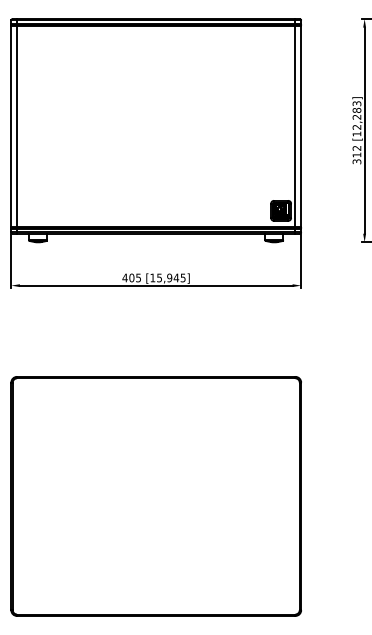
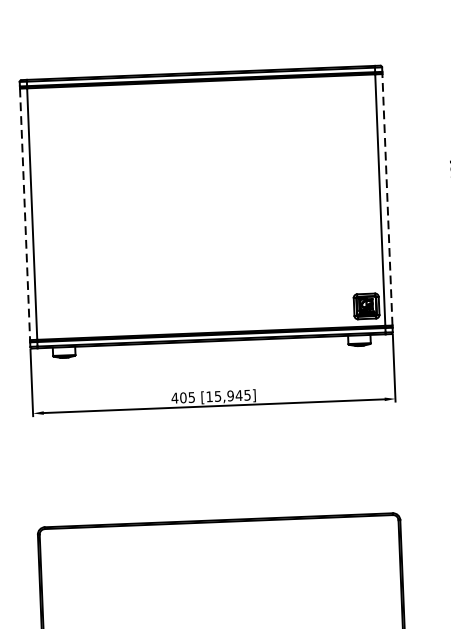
line: (11, 126) -> (25, 214), solid -> dashed
line: (301, 126) -> (387, 199), solid -> dashed

